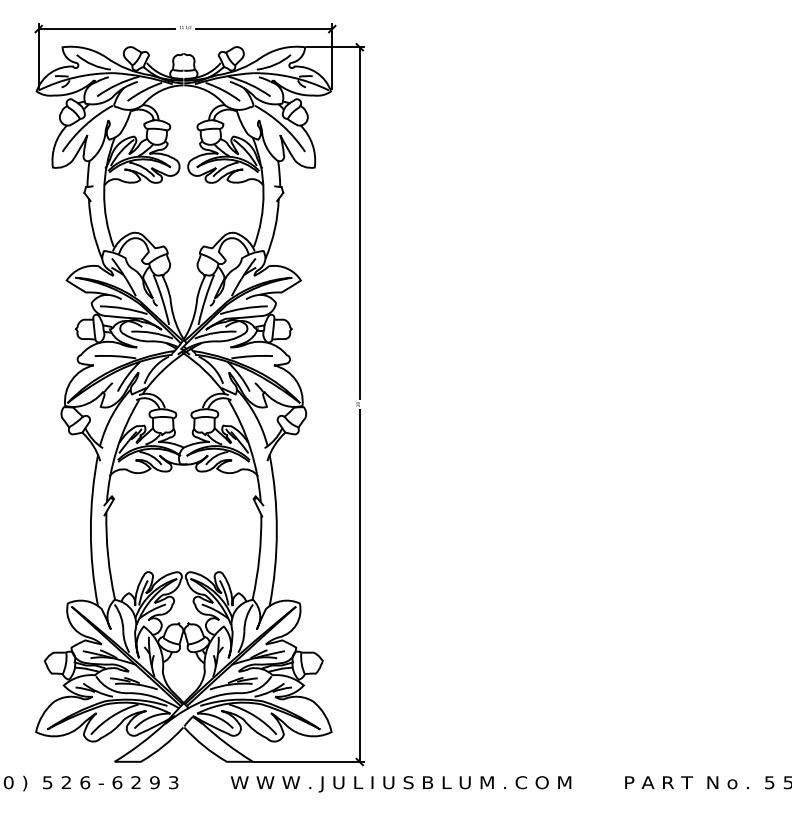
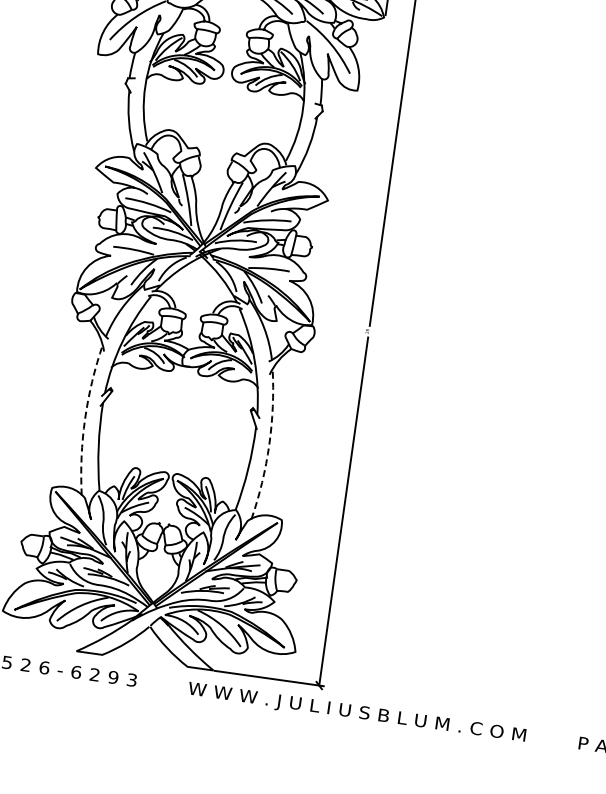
line: (90, 530) -> (84, 418), solid -> dashed
line: (276, 530) -> (268, 444), solid -> dashed

